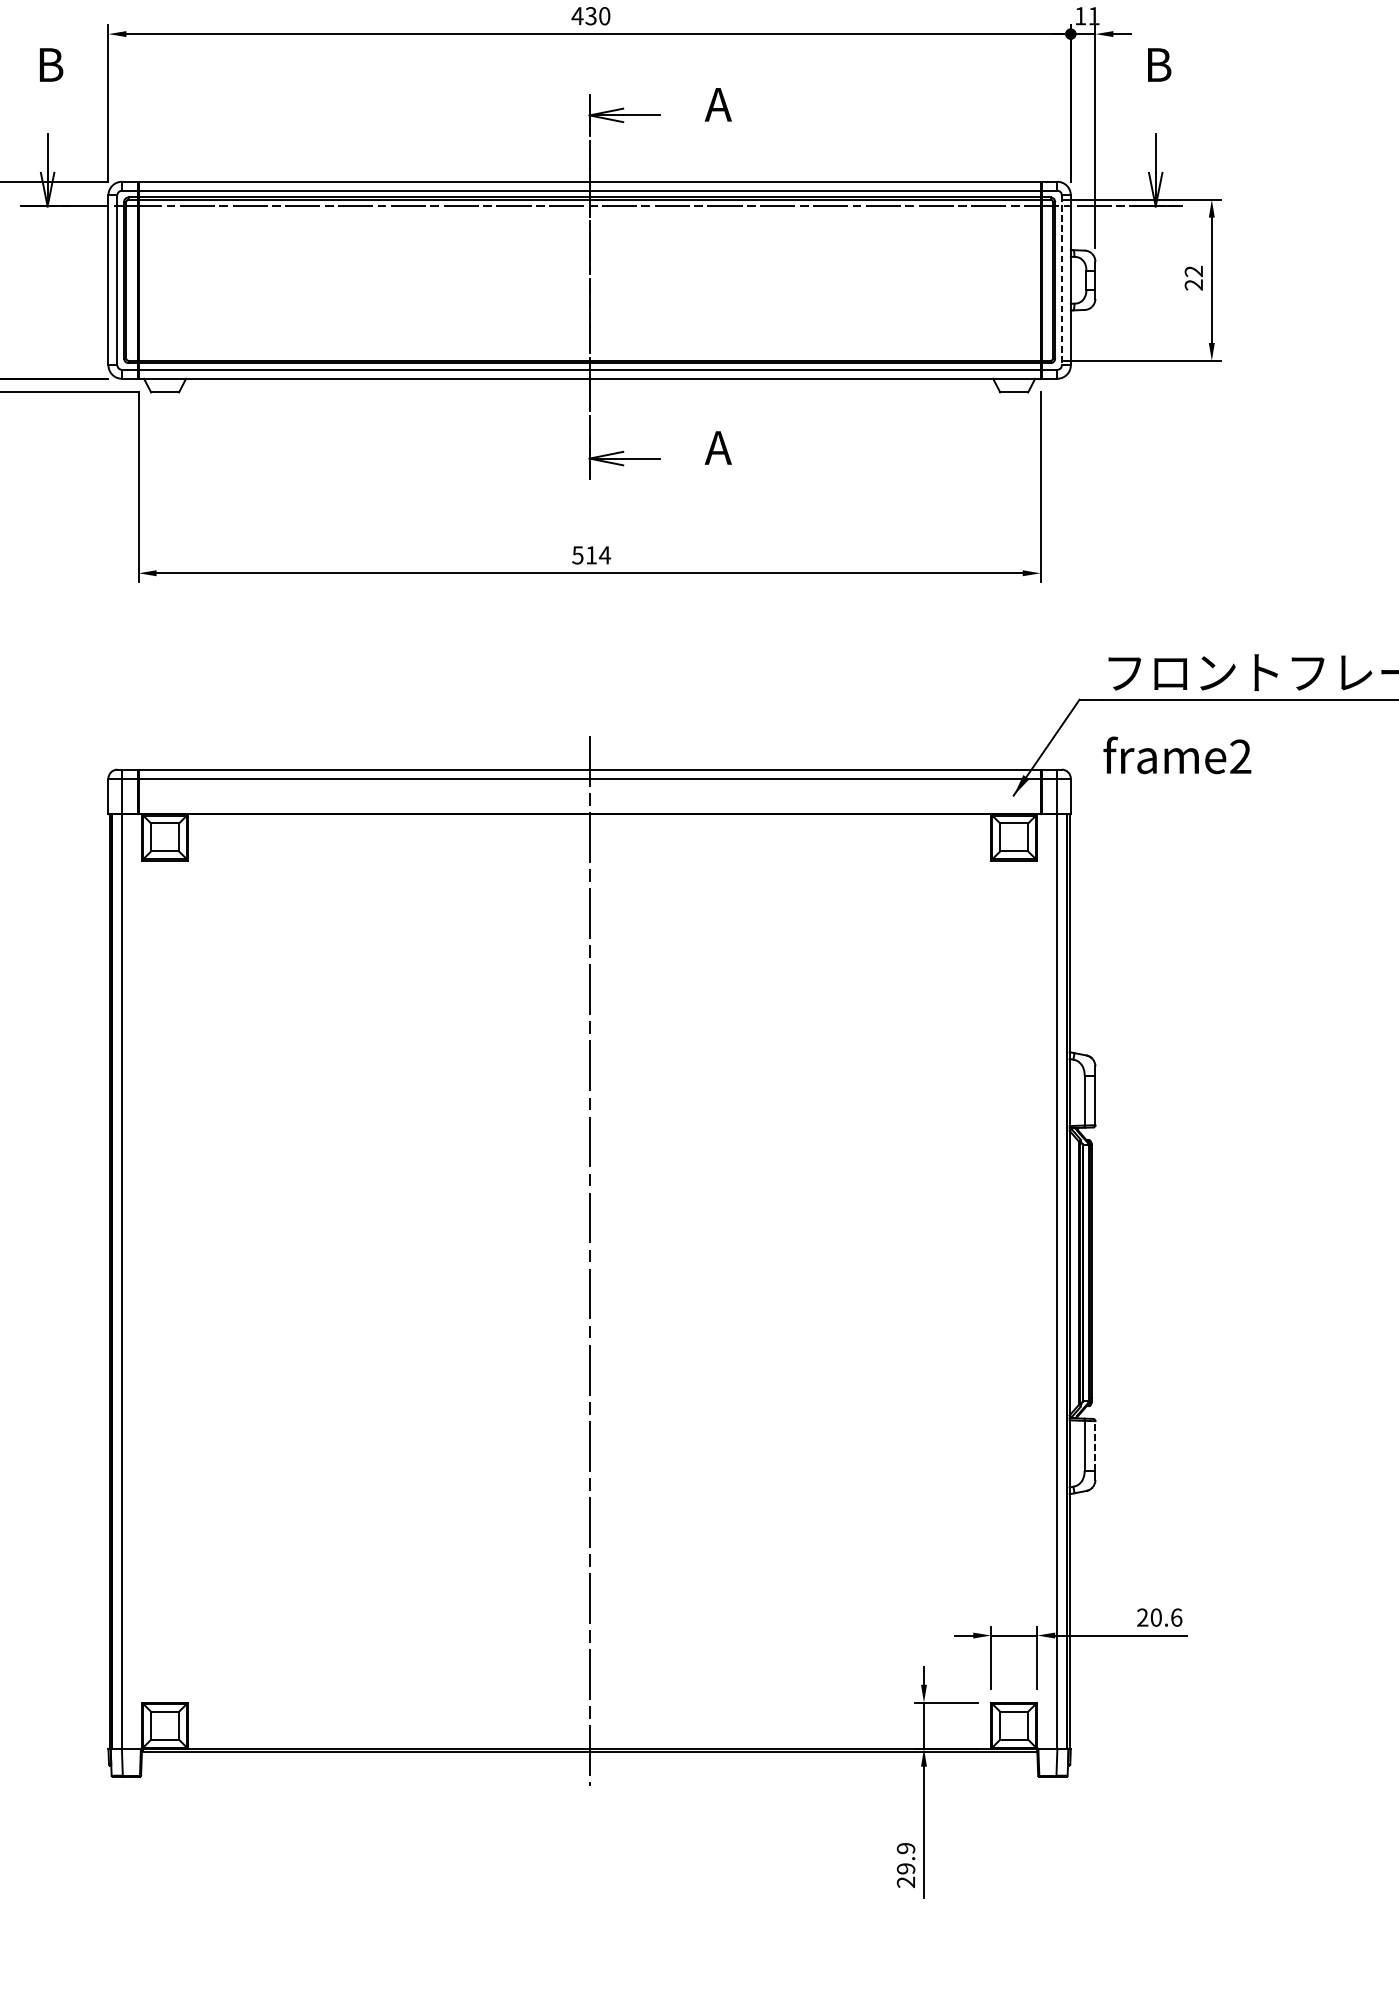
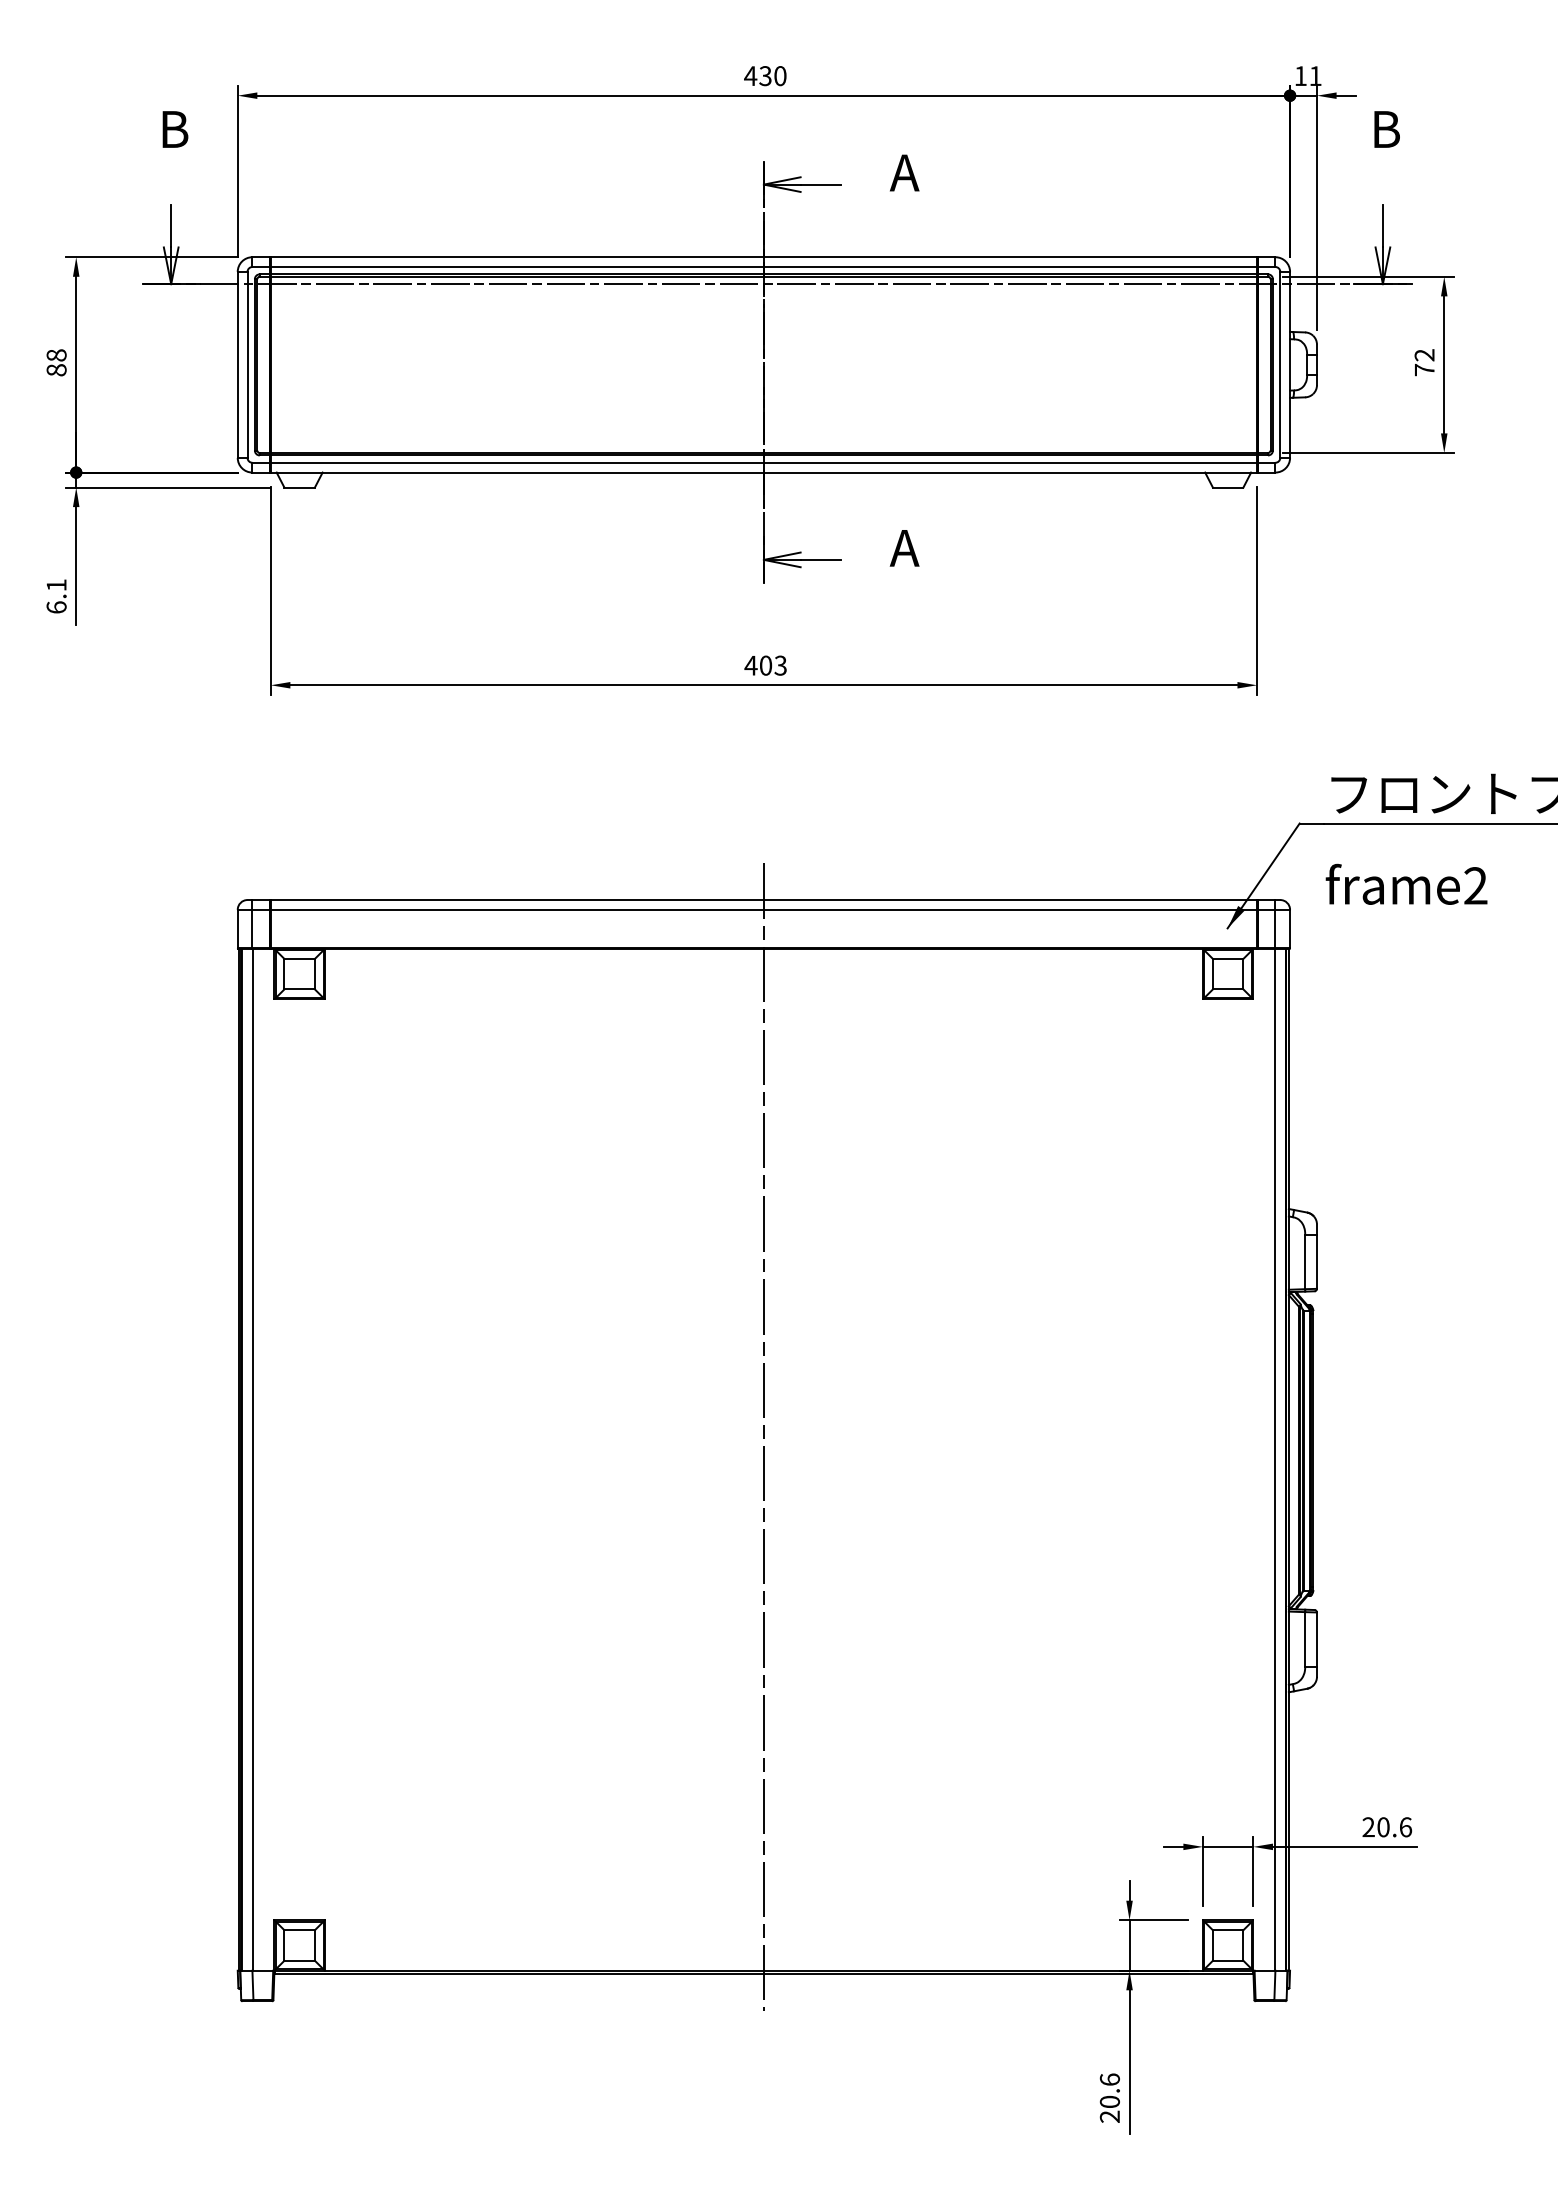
line: (1062, 279) -> (1280, 364), dashed -> solid
text: (1193, 284) -> (1424, 369), 22 -> 72
text: (591, 555) -> (765, 665), 514 -> 403
line: (1095, 1445) -> (1317, 1639), dashed -> solid
text: (905, 1858) -> (1109, 2090), 29.9 -> 20.6

